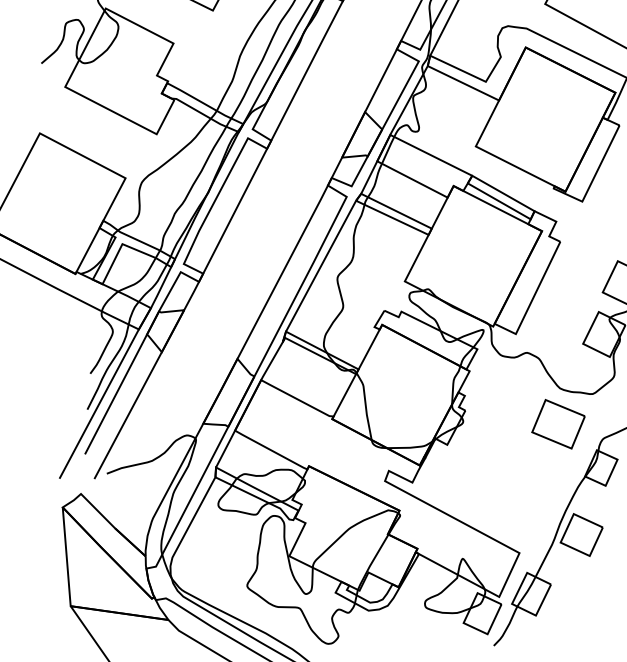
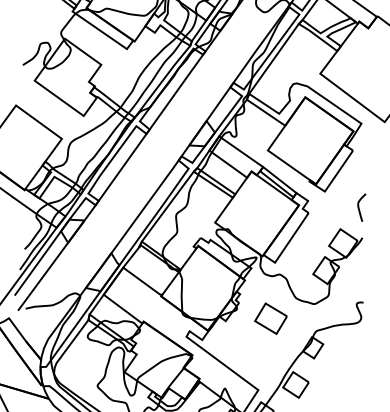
part: (557, 424) -> (270, 318), moved

